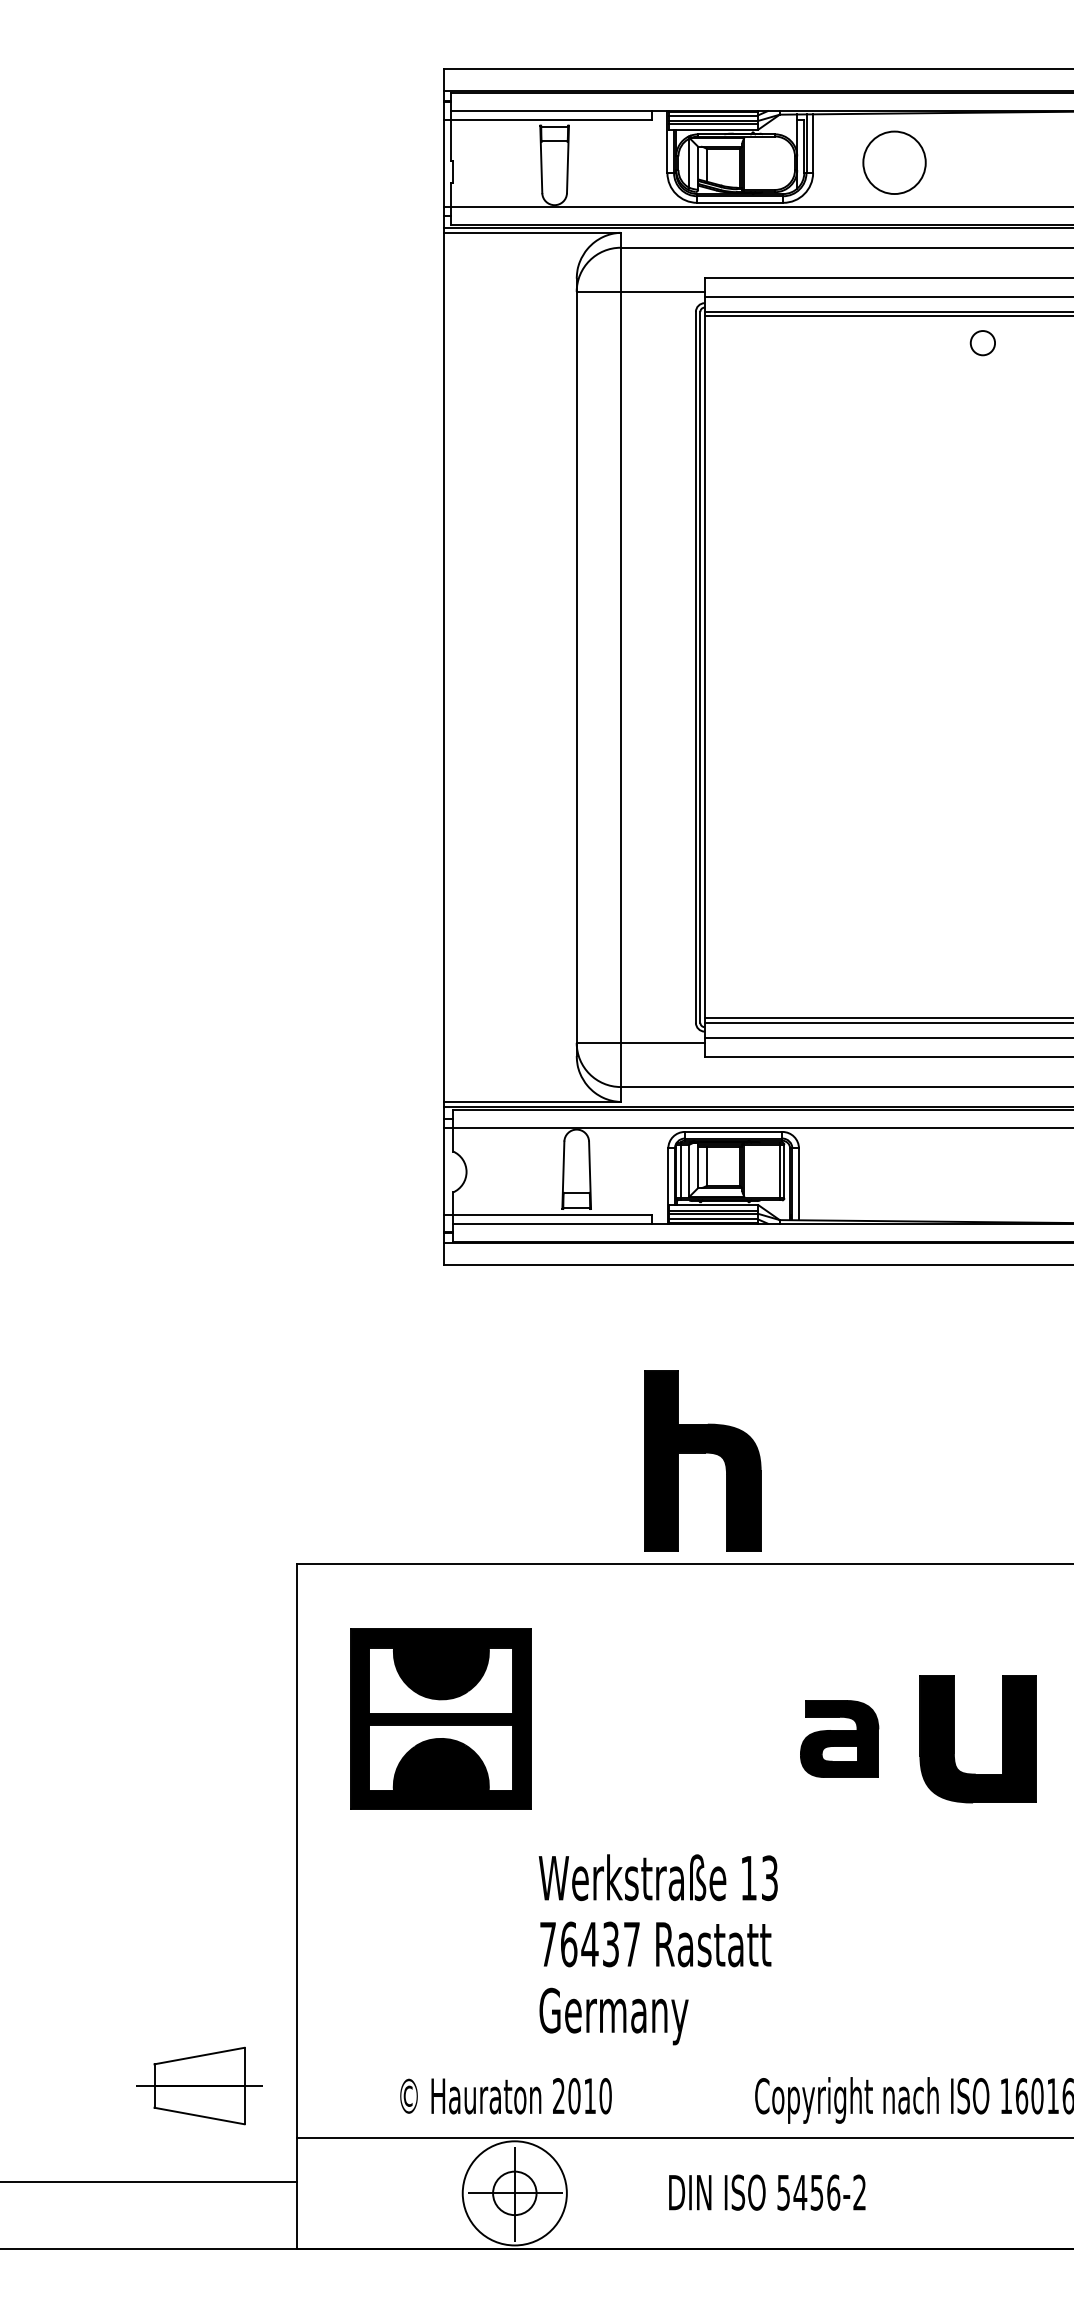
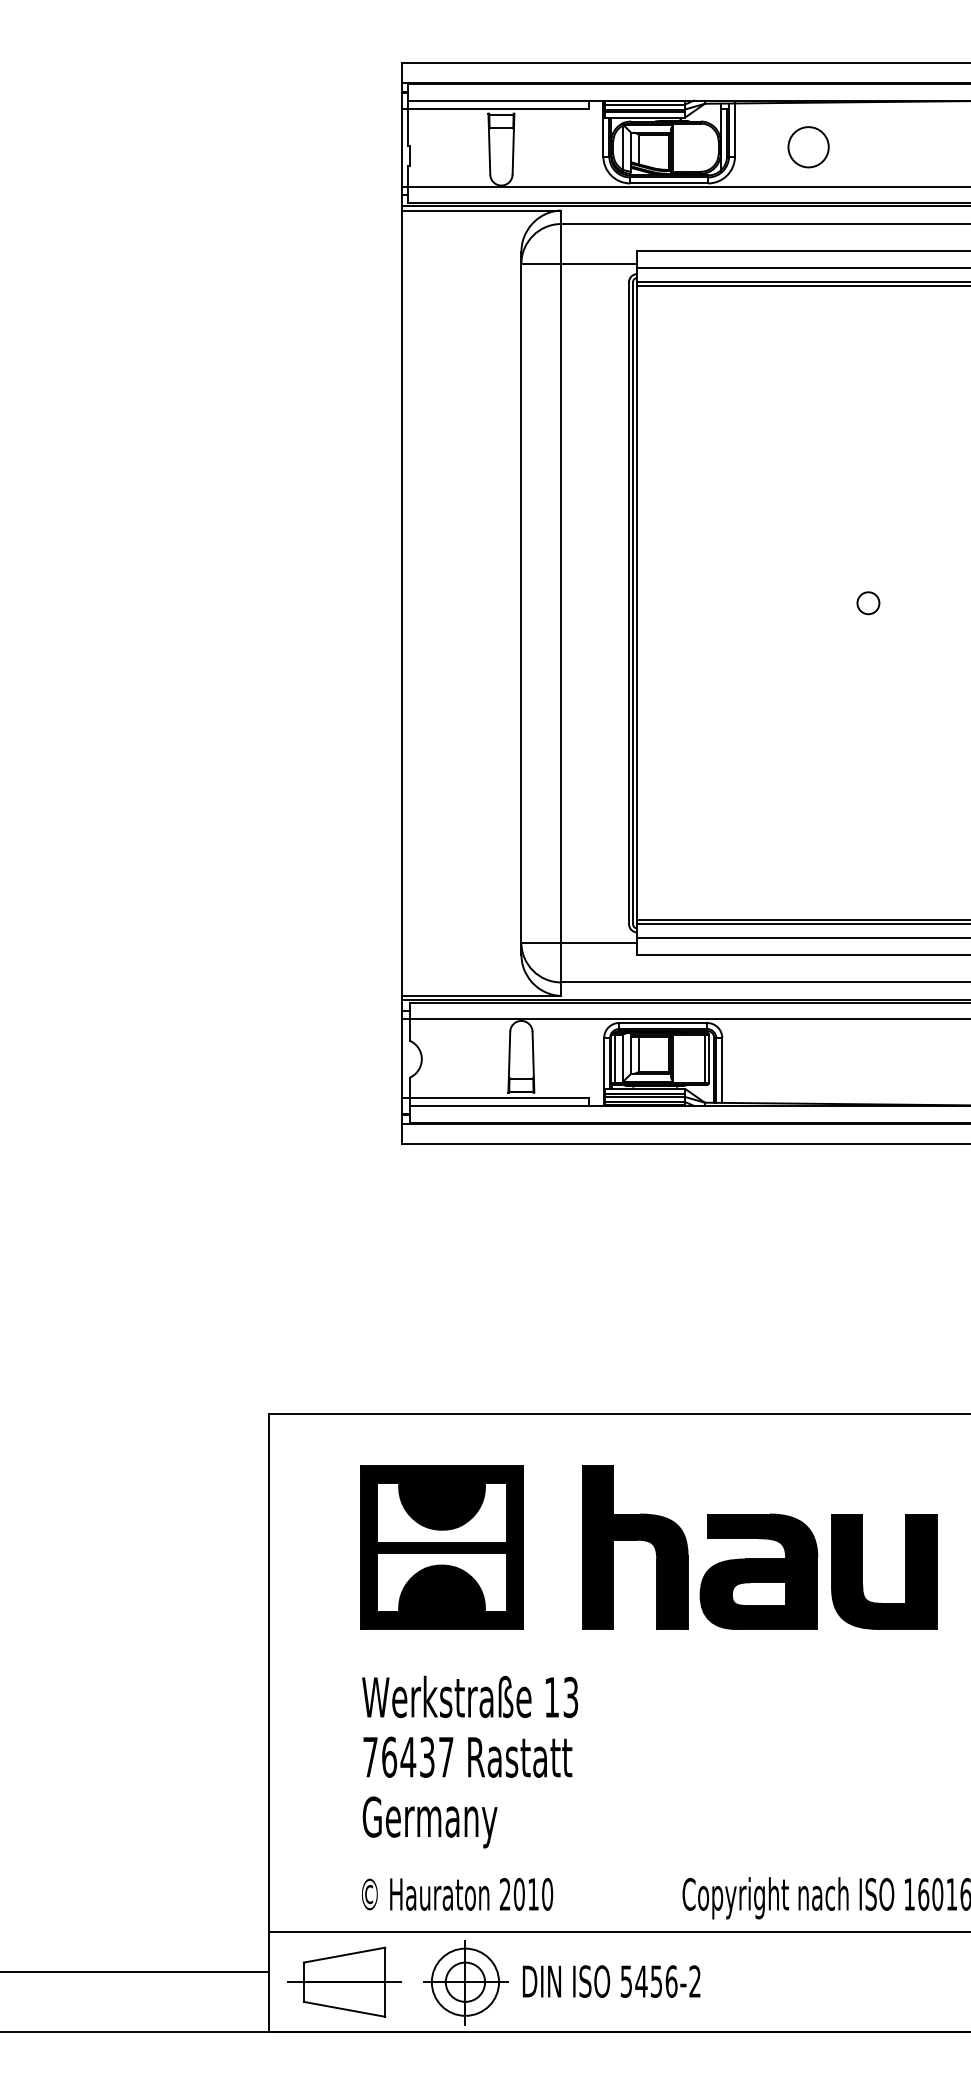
circle: (894, 163) -> (808, 147), size x0.71
circle: (982, 343) -> (868, 603), moved
part: (702, 1453) -> (635, 1540), moved
part: (440, 1718) -> (441, 1547), moved
part: (839, 1738) -> (758, 1571), size x1.67
text: (657, 1949) -> (469, 1761), moved
part: (199, 2085) -> (344, 1981), moved
circle: (514, 2192) -> (465, 1981), size x0.71
text: (767, 2192) -> (611, 1981), moved

